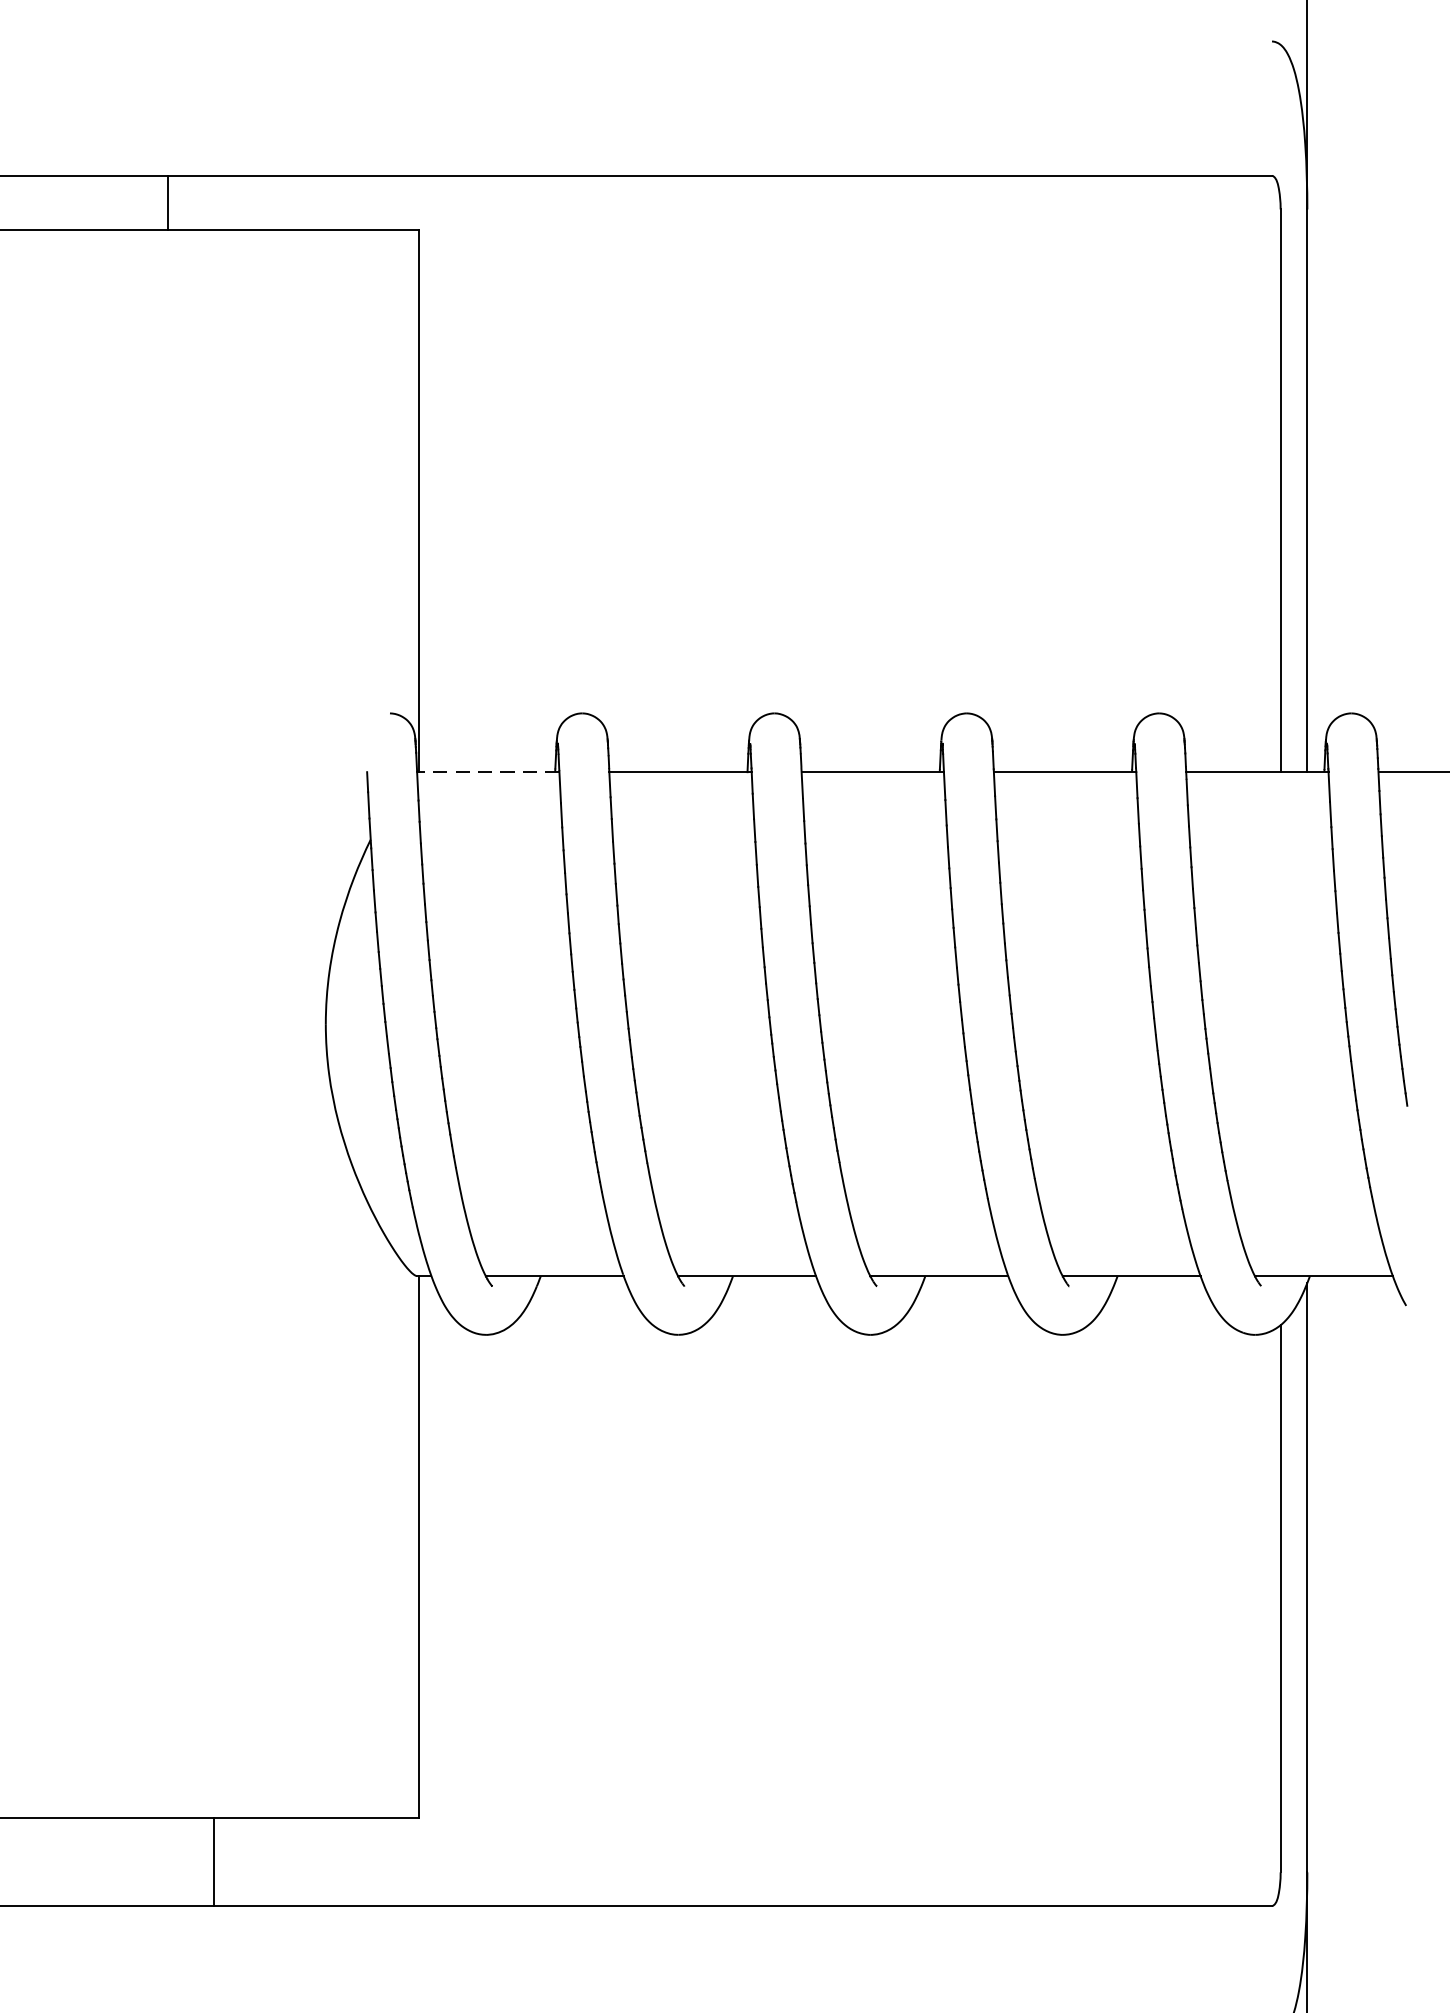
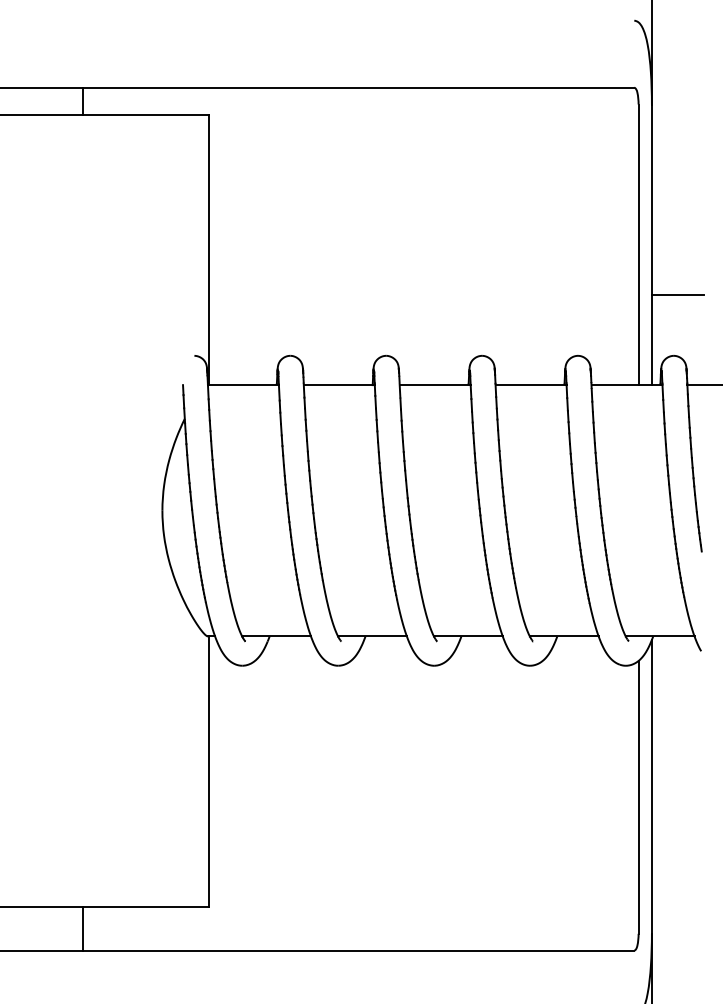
line: (1358, 590) -> (677, 294), added
line: (486, 772) -> (242, 385), dashed -> solid
line: (213, 1861) -> (83, 928), moved

